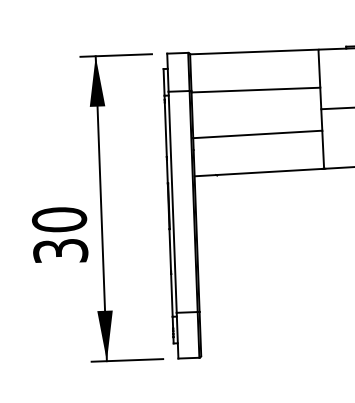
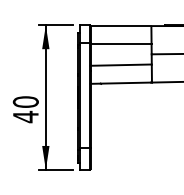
text: (59, 250) -> (25, 116), 30 -> 40

